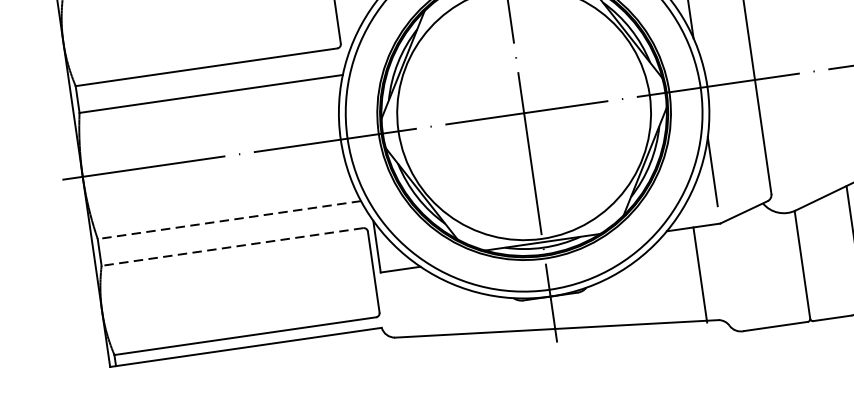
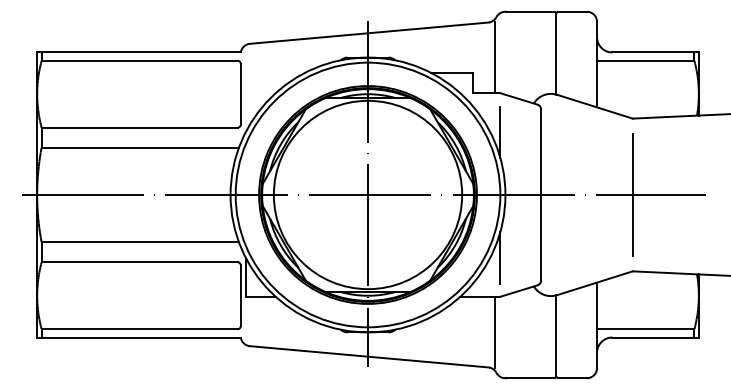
line: (229, 220) -> (140, 242), dashed -> solid
line: (232, 247) -> (139, 262), dashed -> solid
line: (700, 275) -> (495, 332), moved

